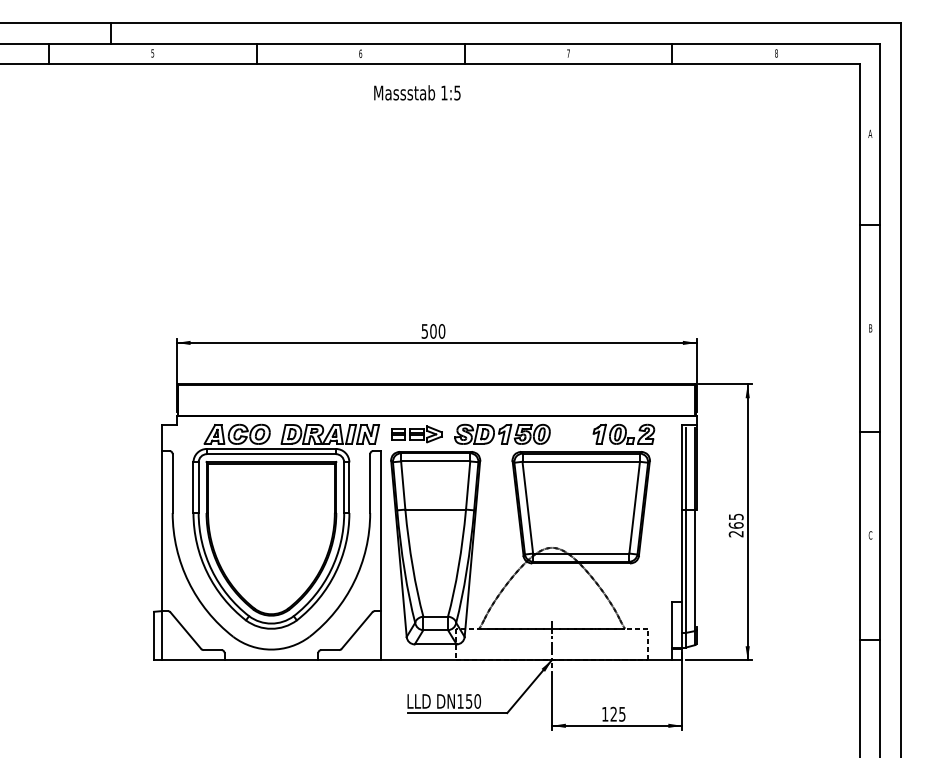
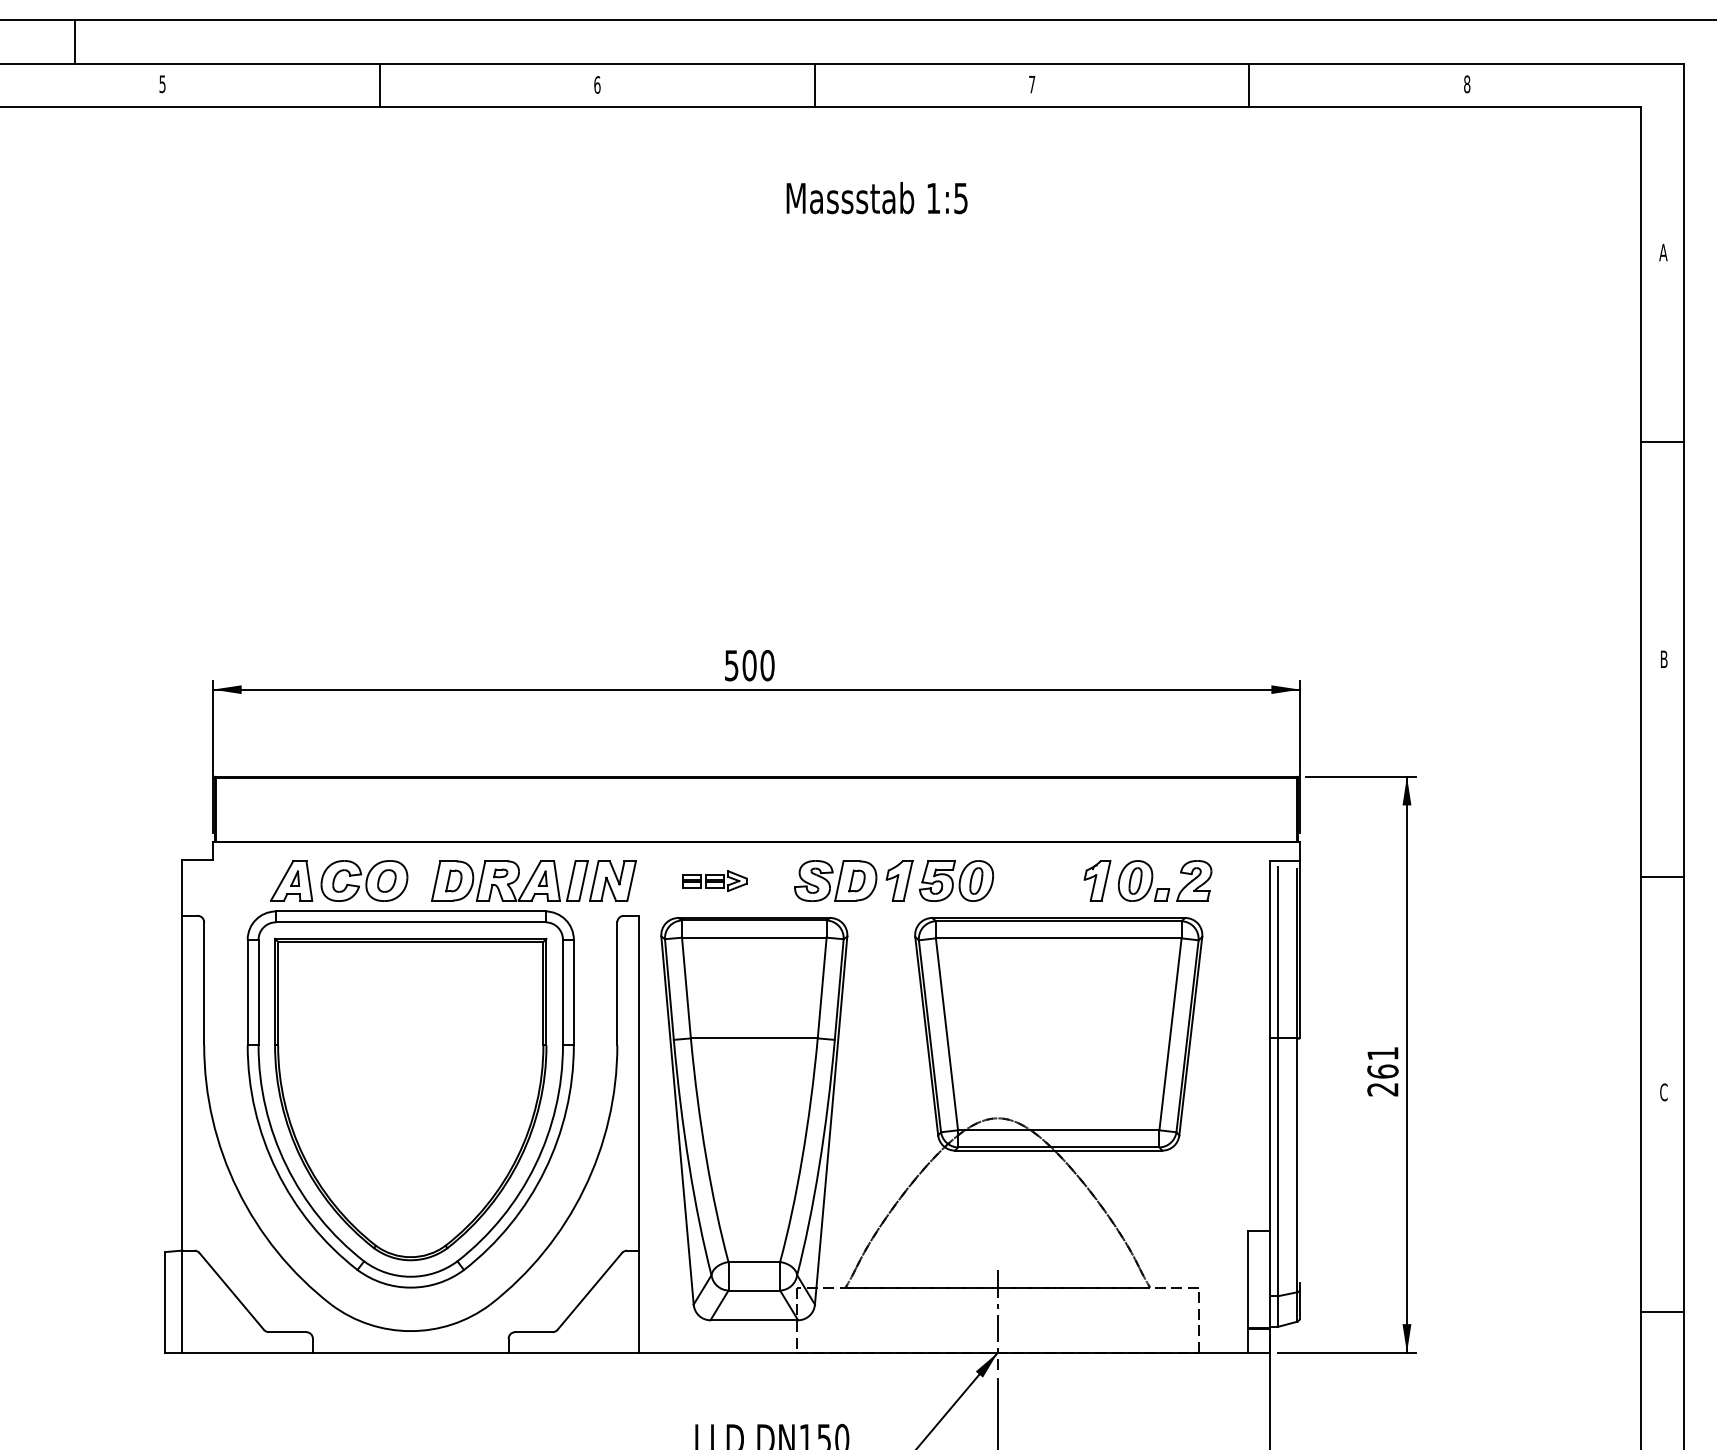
text: (417, 92) -> (877, 197), moved
part: (416, 434) -> (714, 881), size x0.6
text: (736, 516) -> (1383, 1052), 265 -> 261

